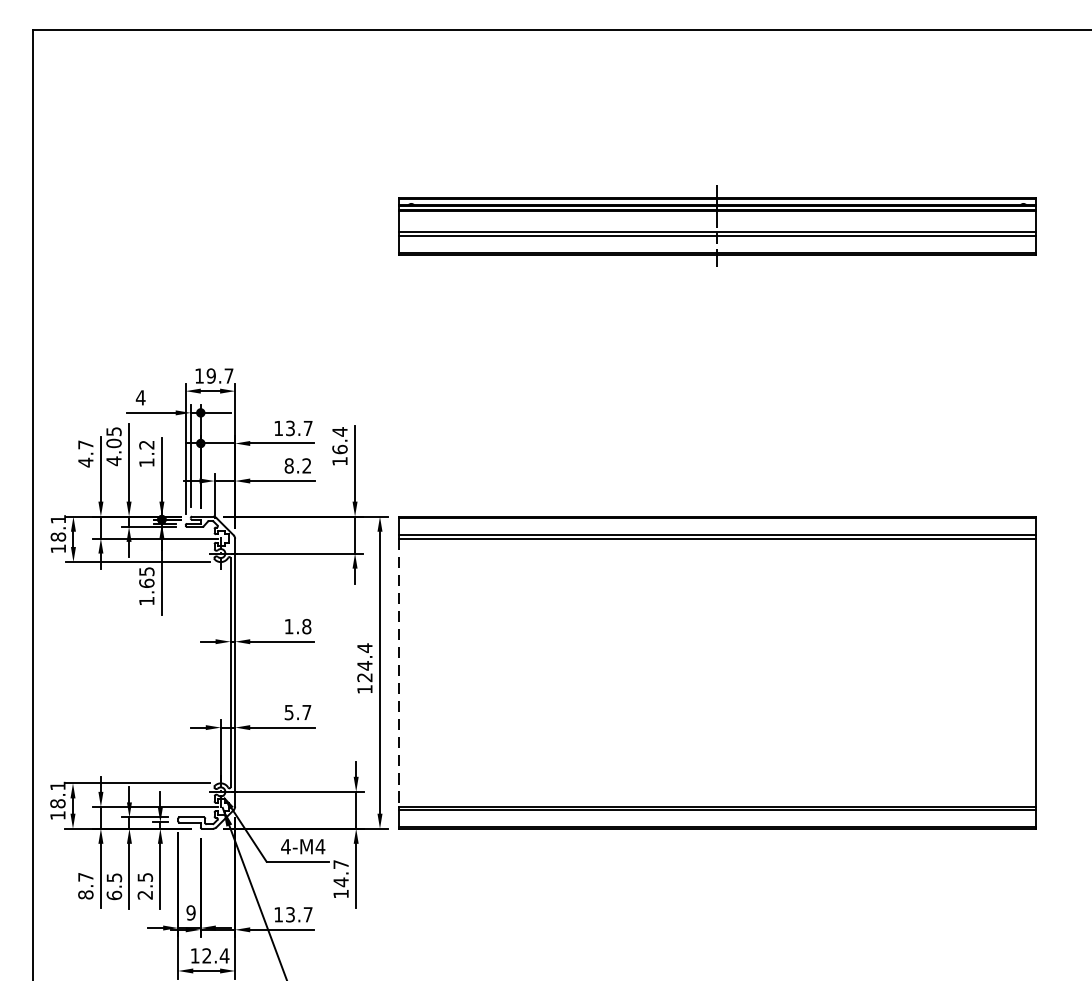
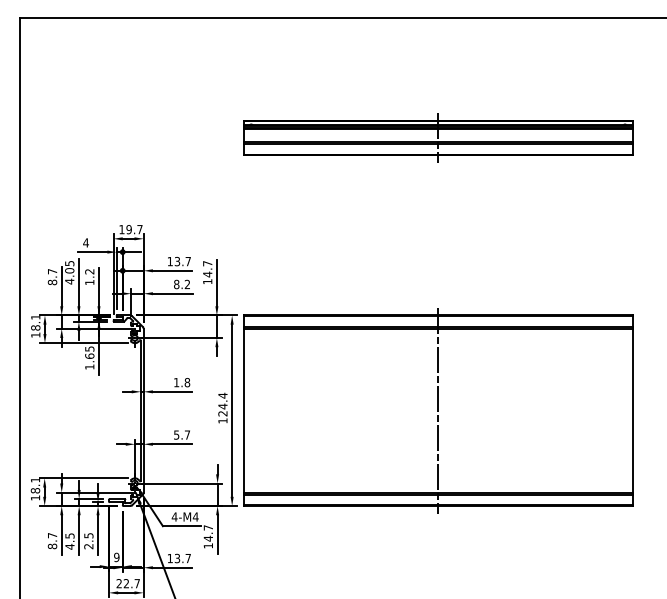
text: (339, 439) -> (207, 268), 16.4 -> 14.7
text: (85, 462) -> (52, 282), 4.7 -> 8.7
line: (398, 672) -> (243, 410), dashed -> solid
line: (717, 672) -> (438, 410), added
text: (113, 895) -> (69, 546), 6.5 -> 4.5
text: (210, 955) -> (128, 583), 12.4 -> 22.7

